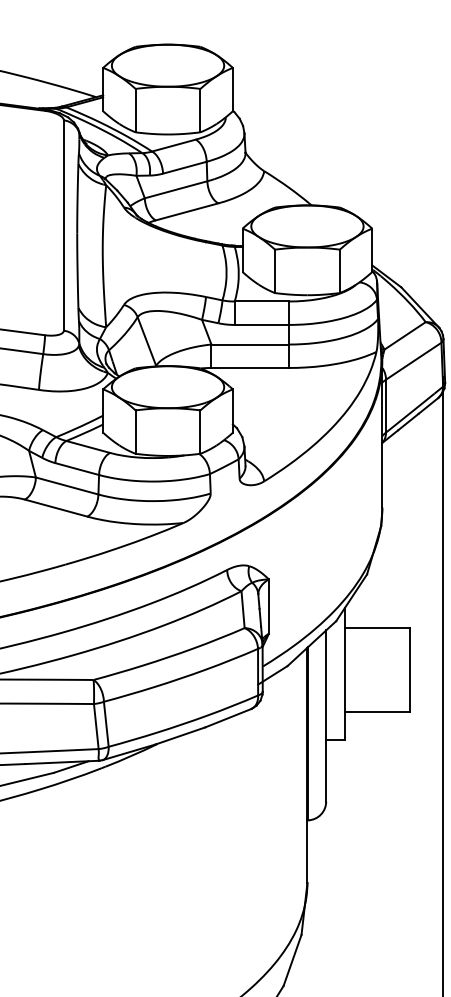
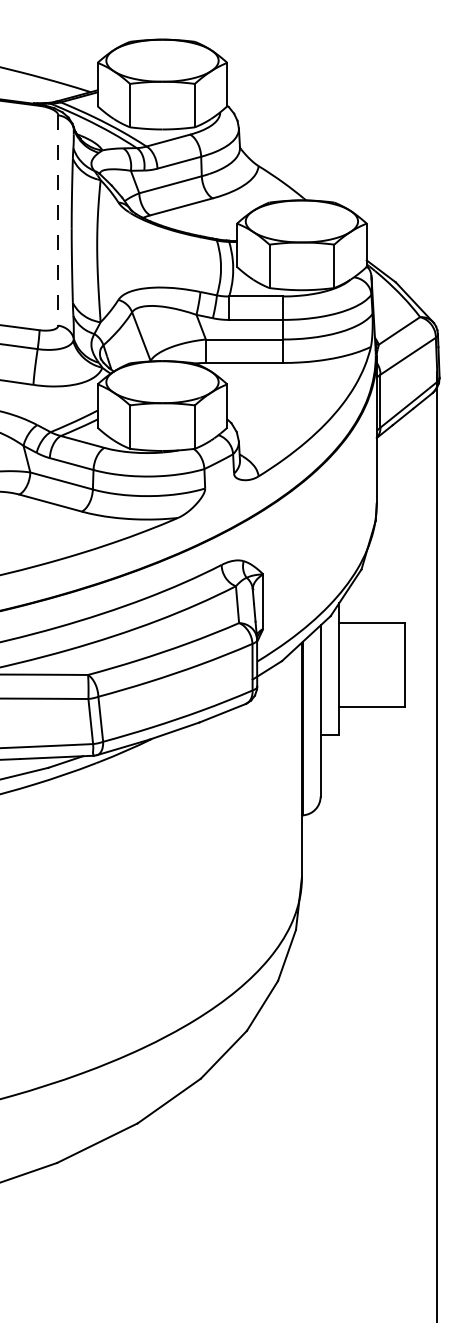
line: (64, 225) -> (58, 220), solid -> dashed

